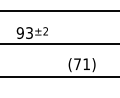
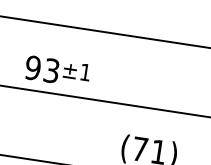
text: (45, 31) -> (84, 72), ±2 -> ±1

